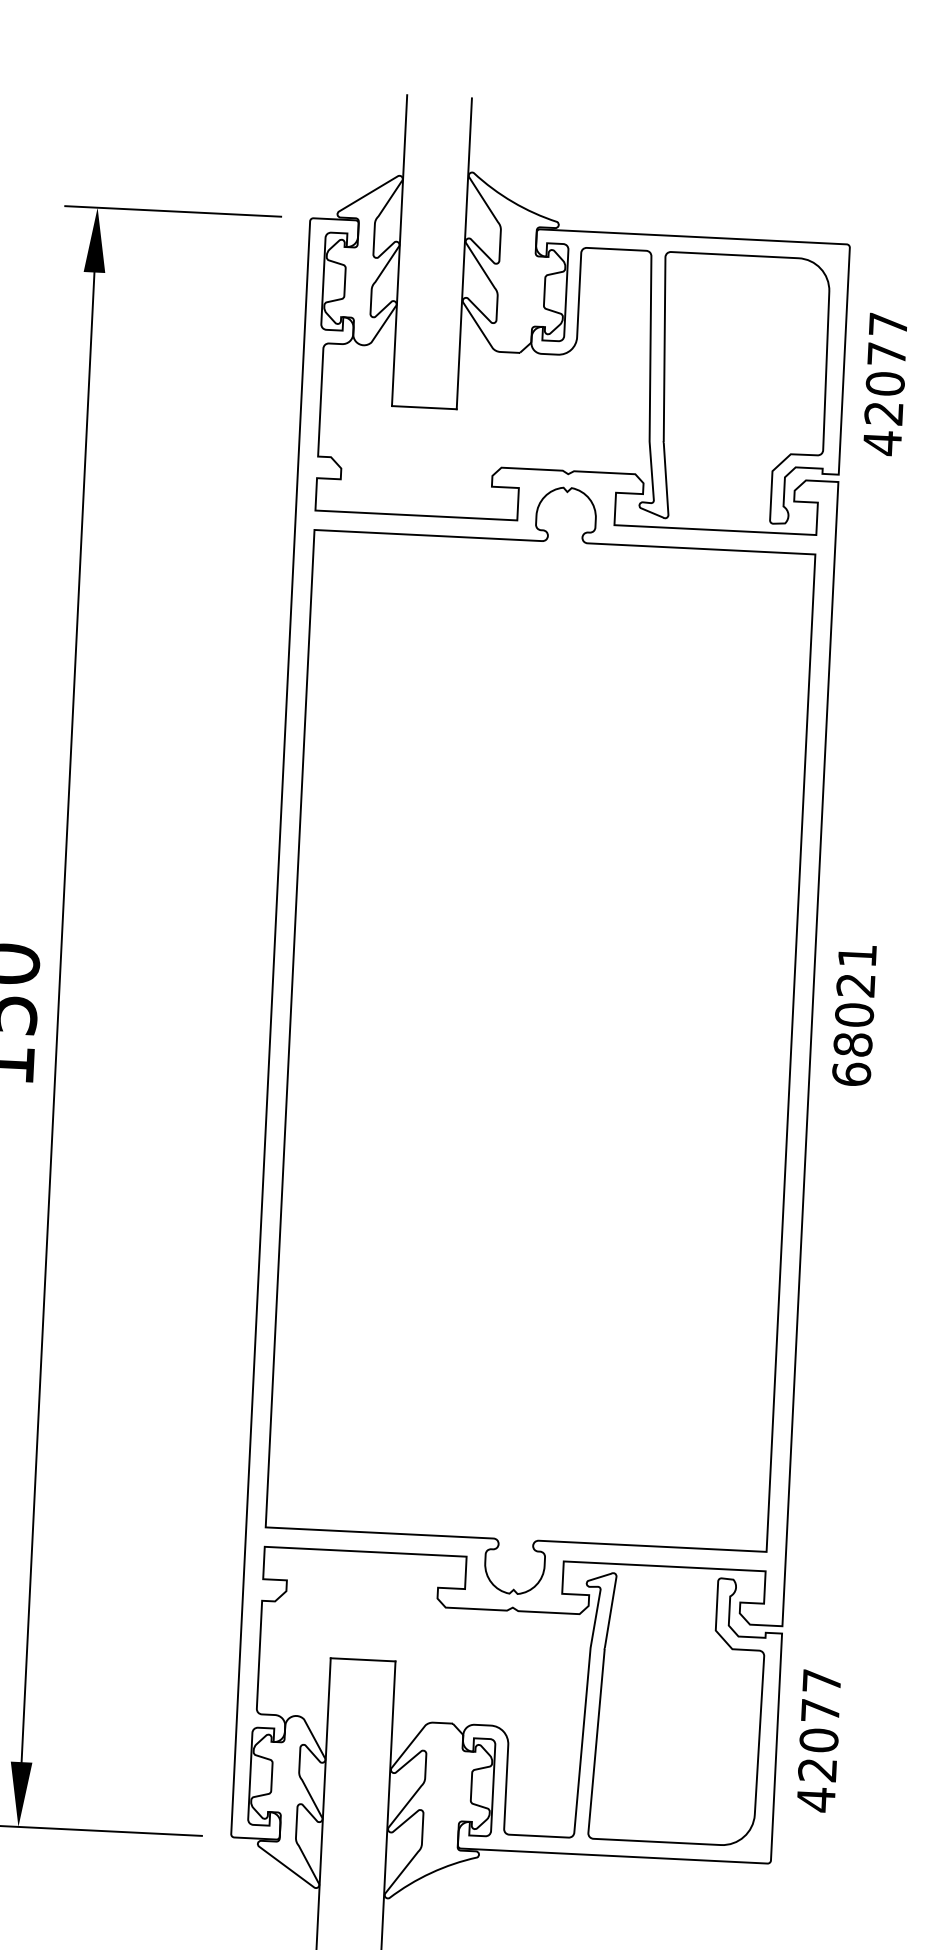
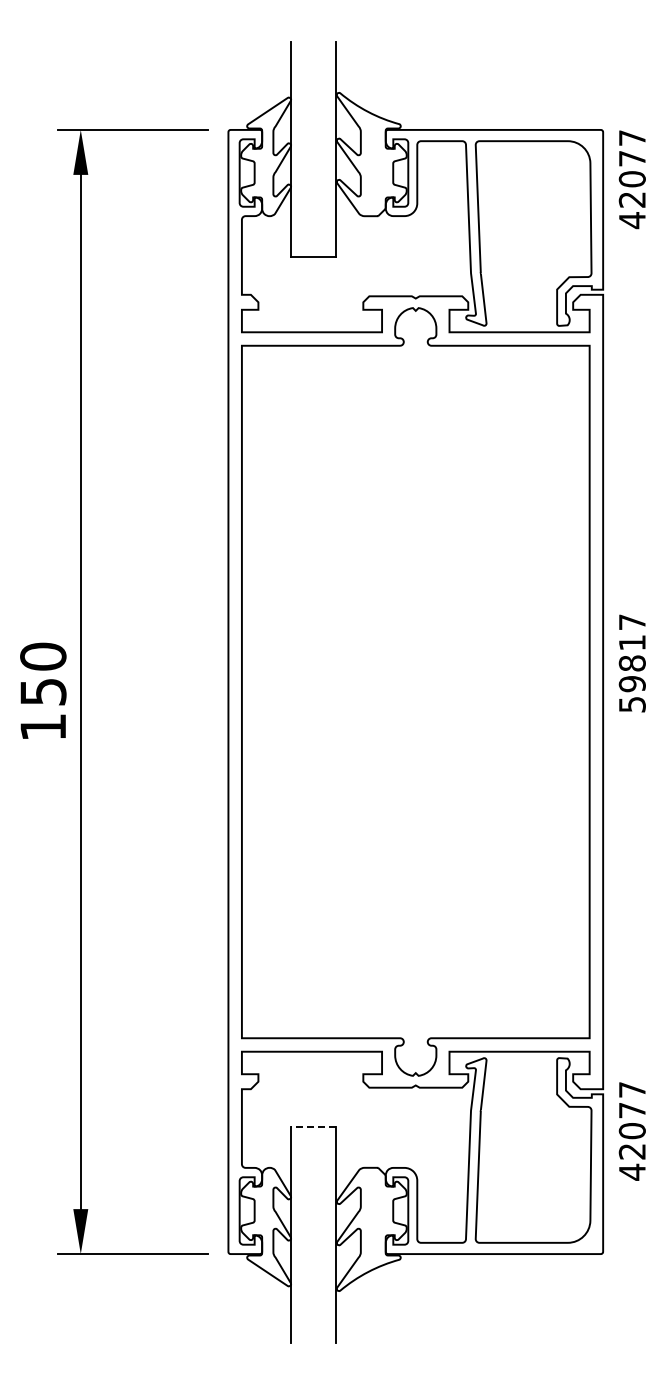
text: (884, 384) -> (631, 179), moved
text: (853, 1015) -> (631, 663), 68021 -> 59817
line: (362, 1659) -> (313, 1126), solid -> dashed
text: (817, 1741) -> (631, 1131), moved

